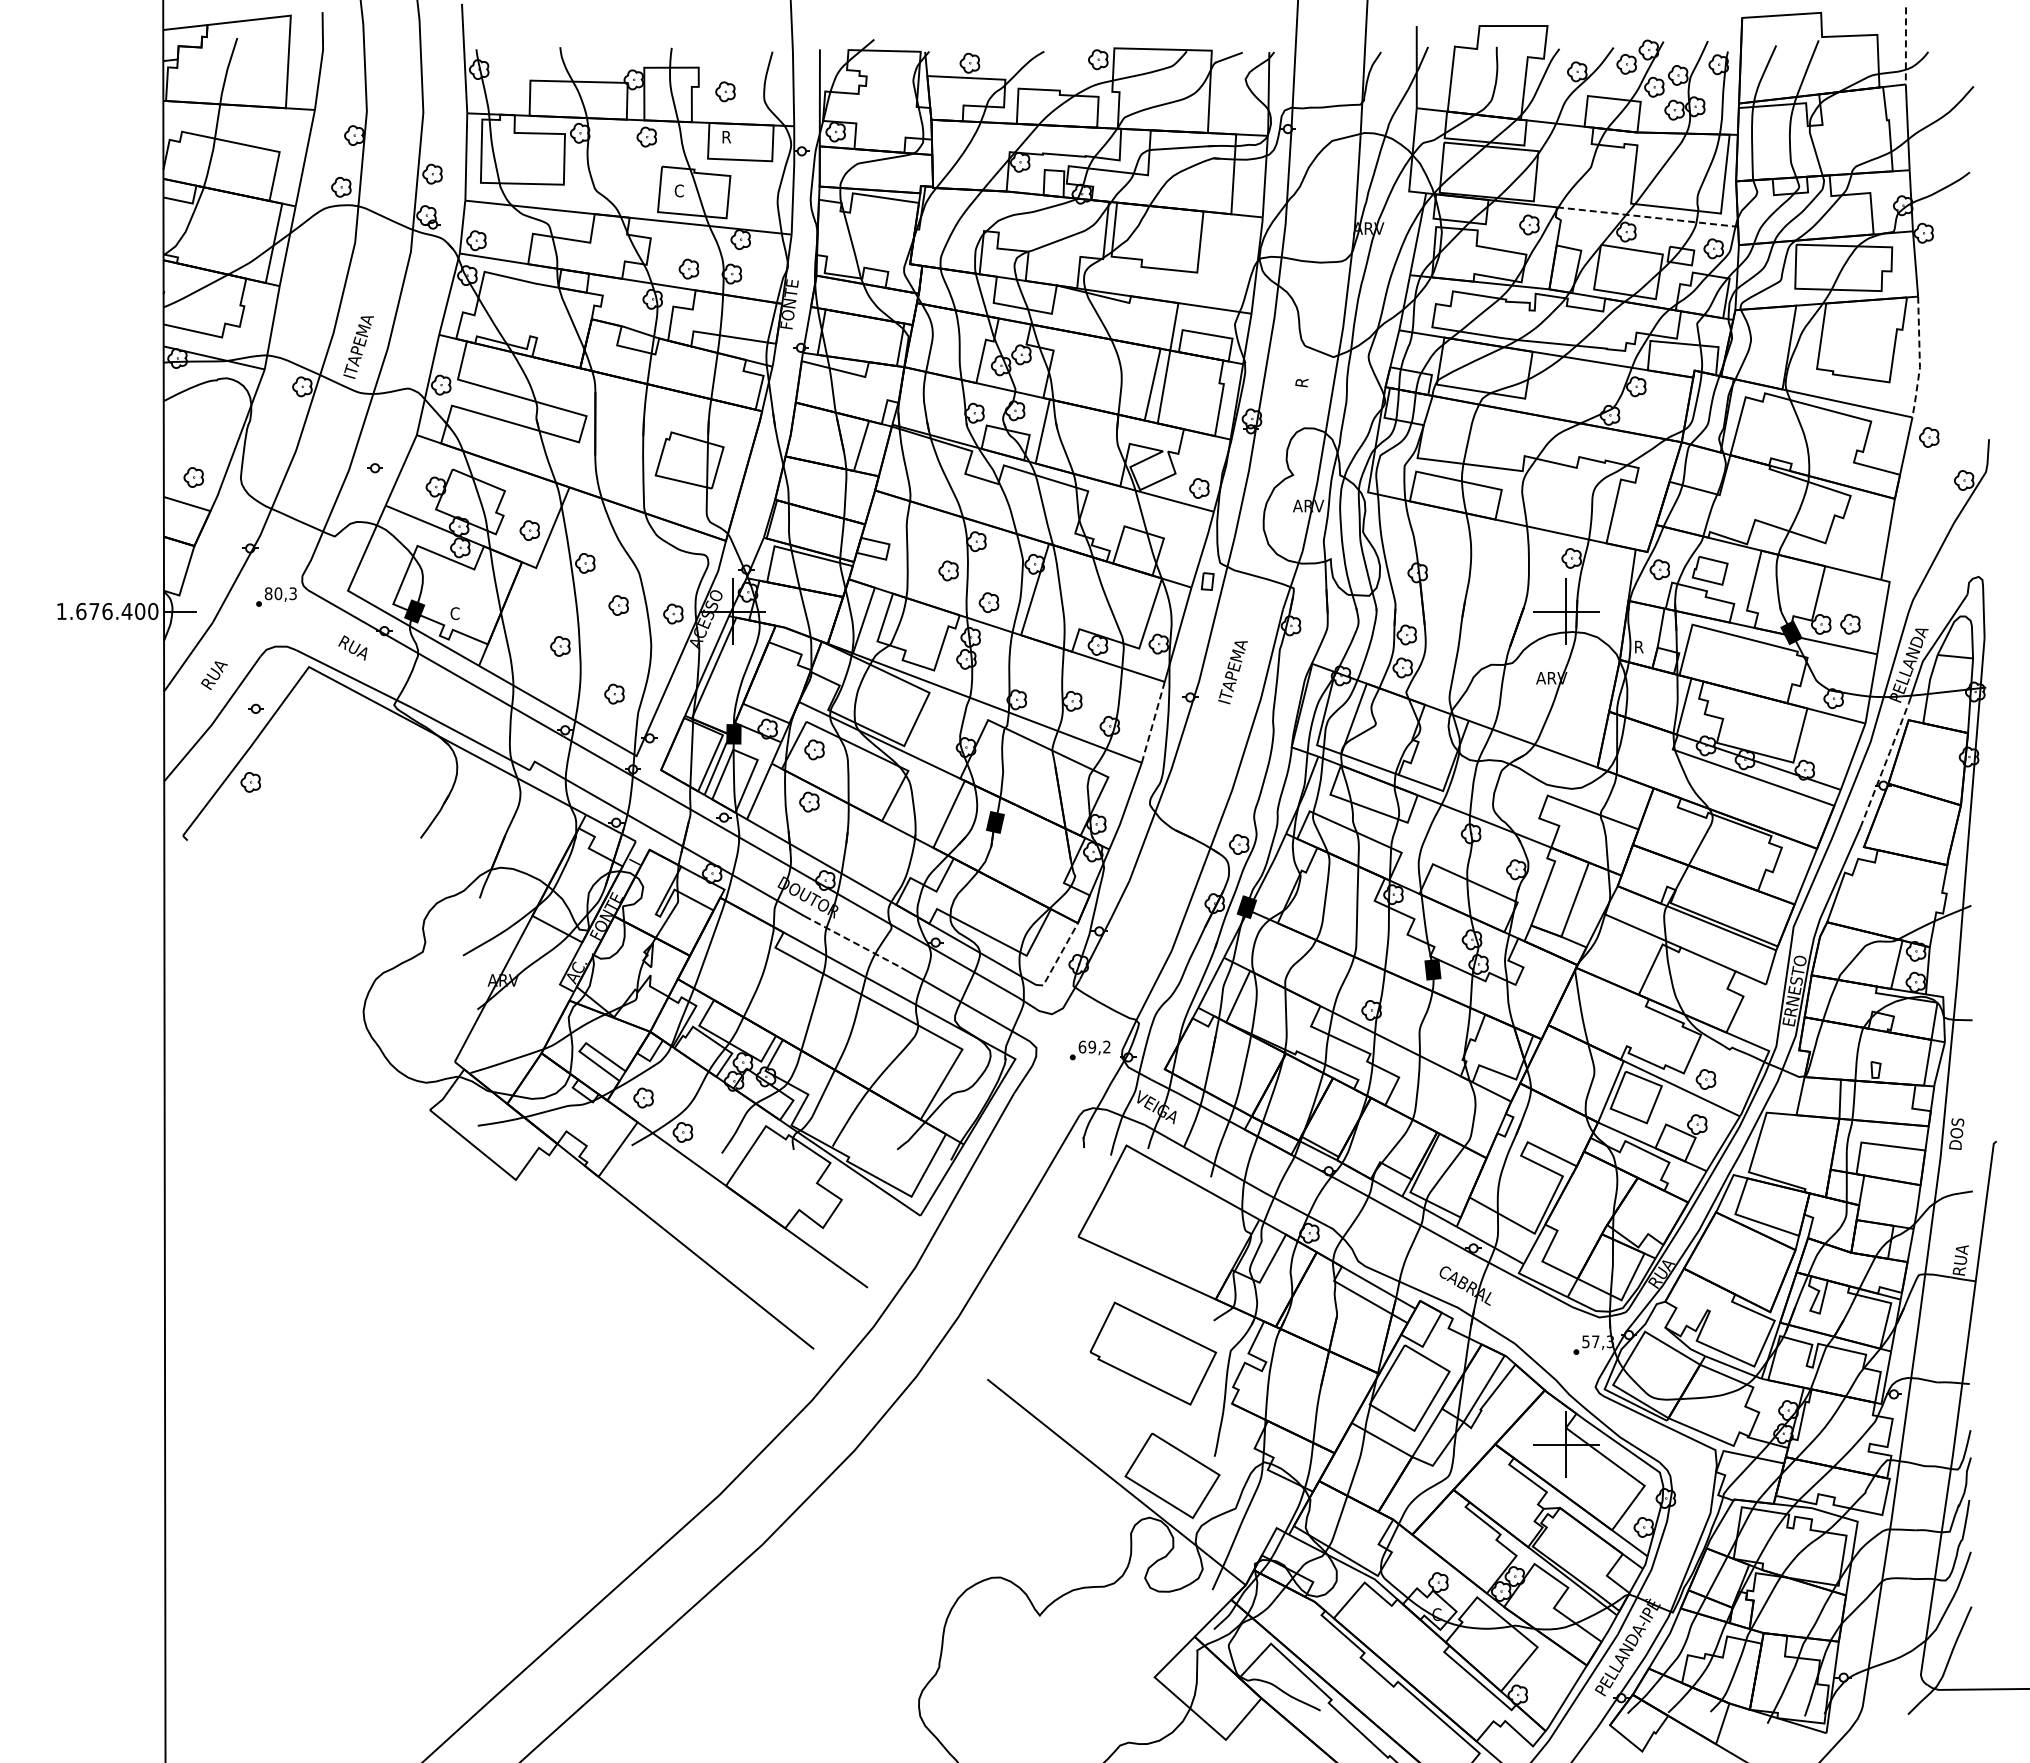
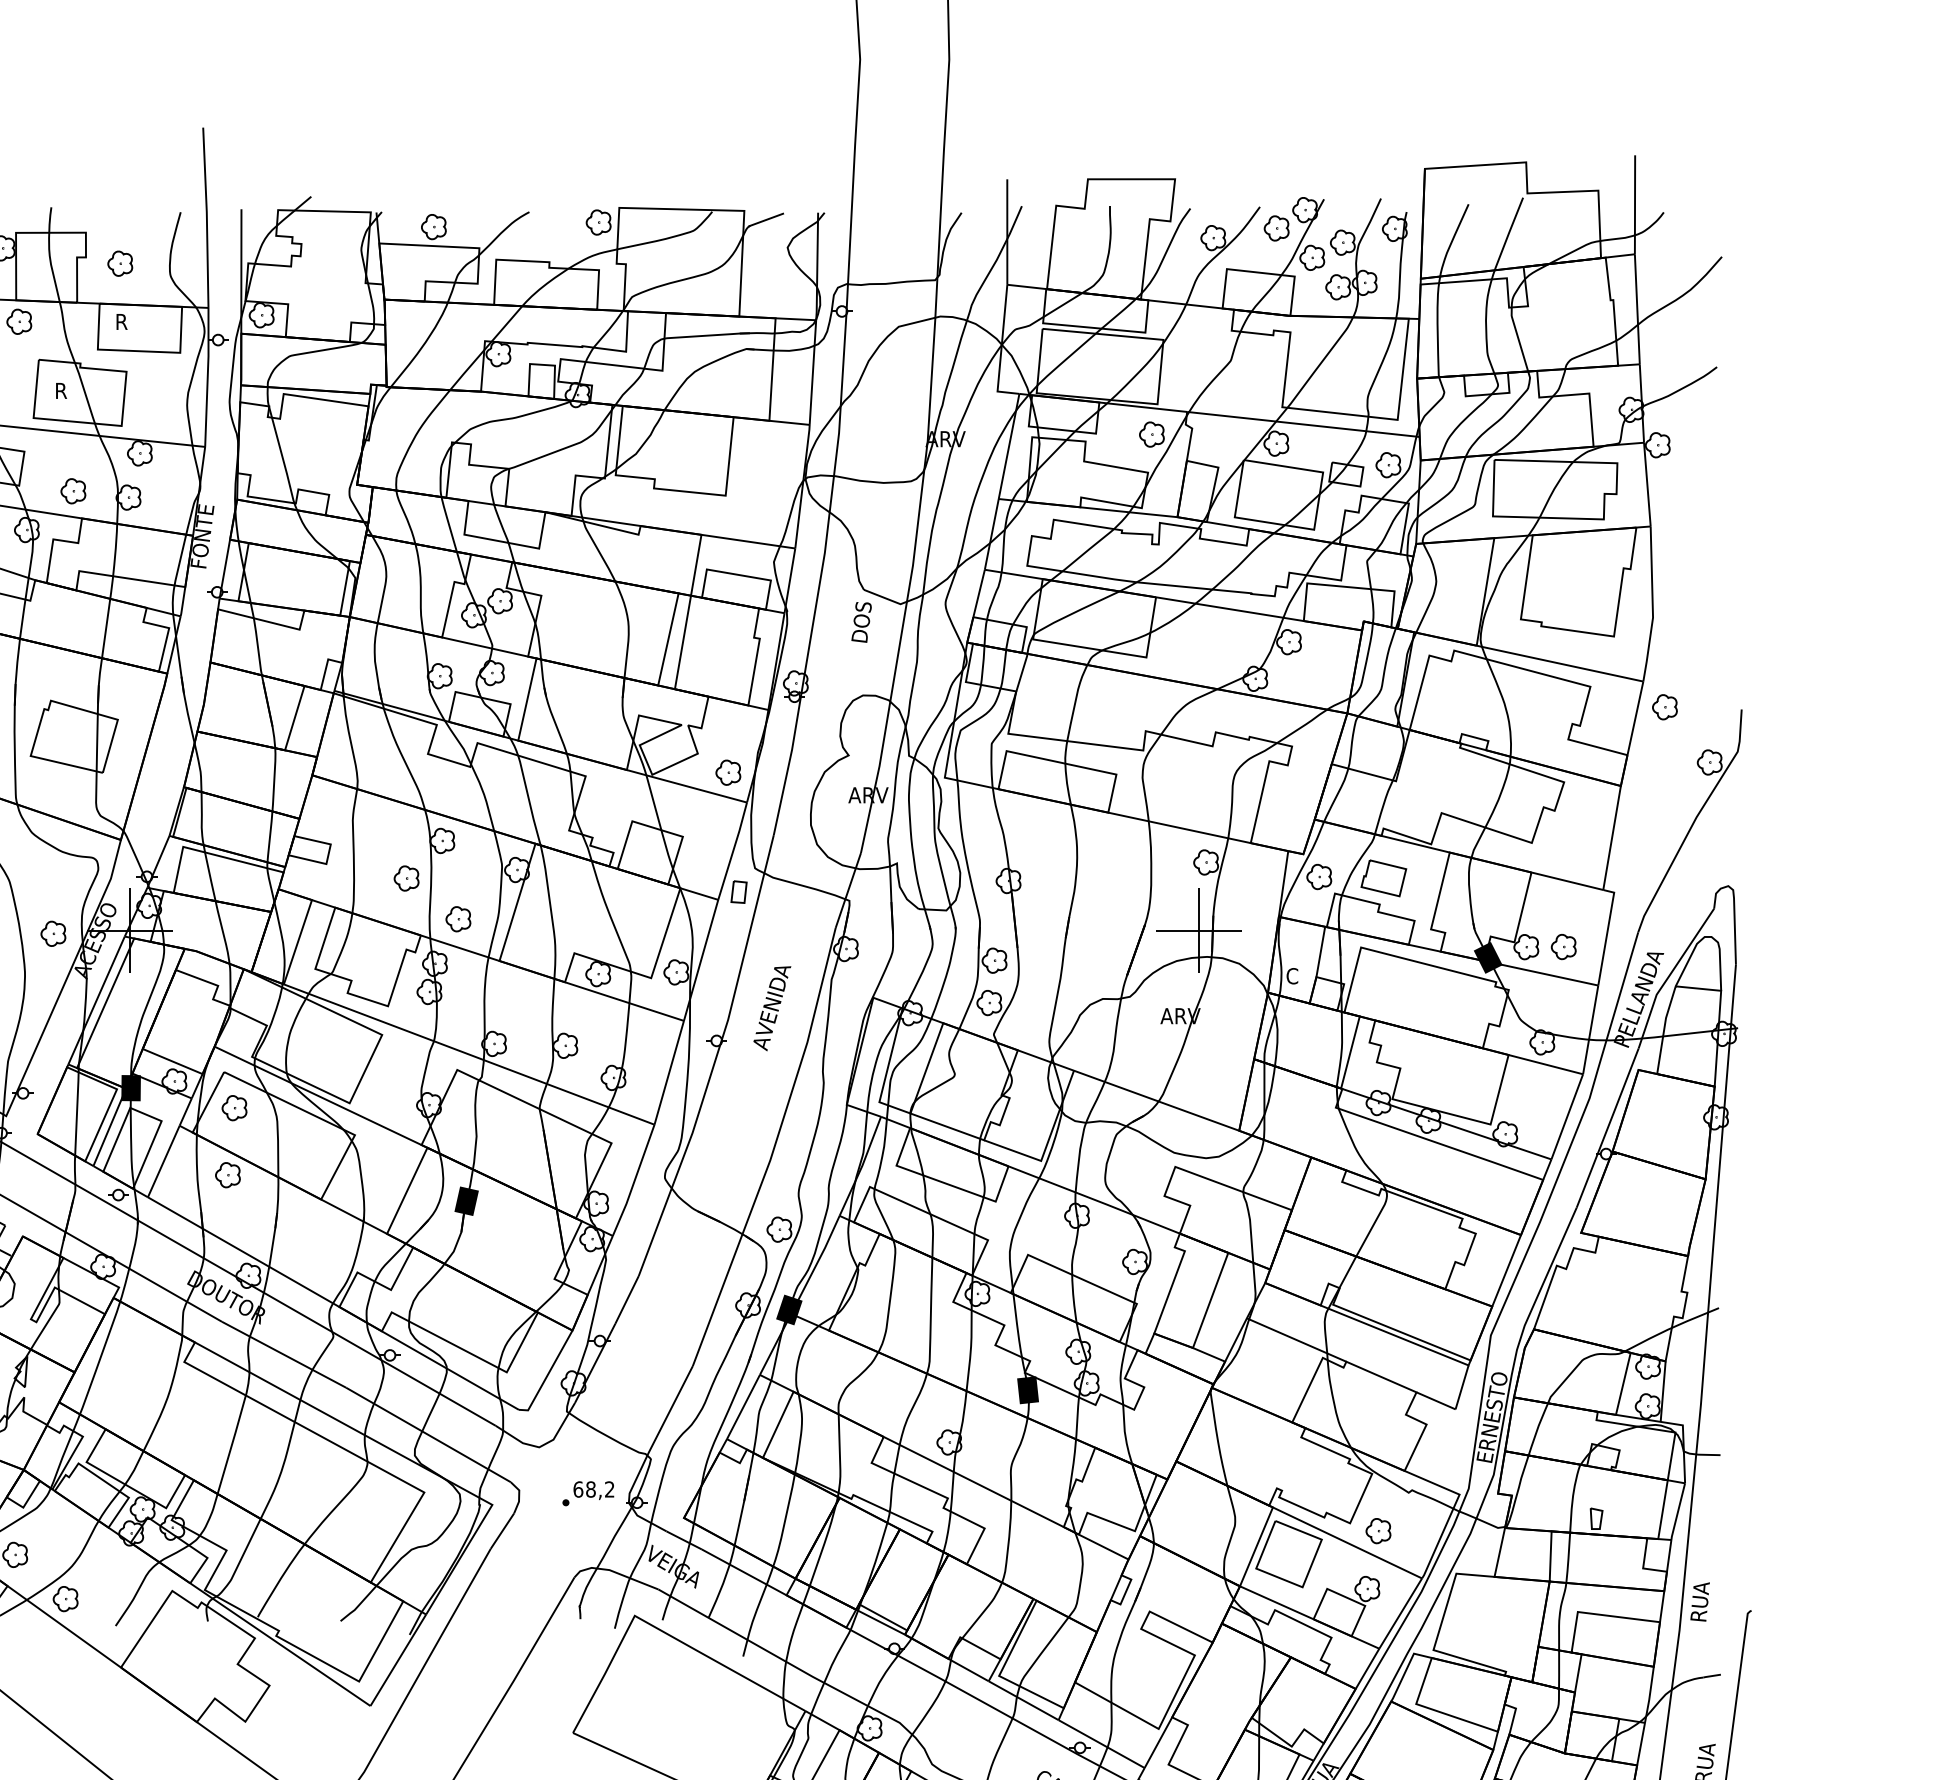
line: (1905, 45) -> (1634, 204), dashed -> solid
text: (678, 190) -> (59, 390), C -> R
line: (1648, 217) -> (1304, 424), dashed -> solid
line: (1919, 358) -> (1652, 605), dashed -> solid
text: (1303, 370) -> (861, 621), R -> DOS
text: (1638, 646) -> (1291, 975), R -> C
text: (1233, 672) -> (772, 1008), ITAPEMA -> AVENIDA
line: (1153, 721) -> (669, 1071), dashed -> solid
line: (1885, 764) -> (1608, 1126), dashed -> solid
line: (853, 942) -> (284, 1355), dashed -> solid
line: (1058, 957) -> (547, 1374), dashed -> solid
text: (1092, 1046) -> (591, 1488), 69,2 -> 68,2
text: (1957, 1133) -> (1701, 1600), DOS -> RUA

